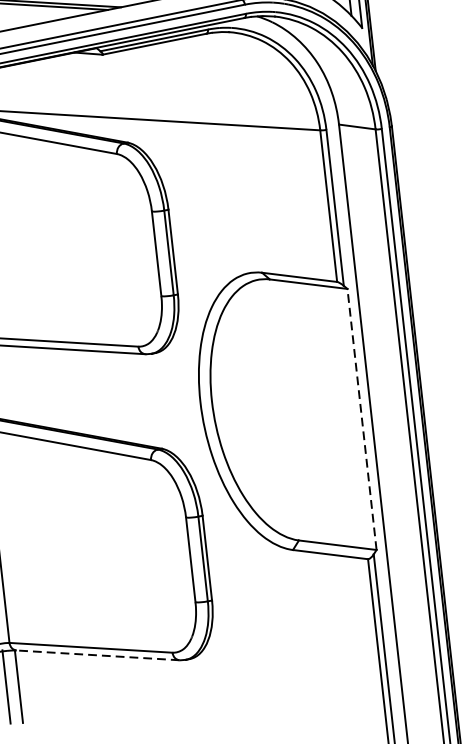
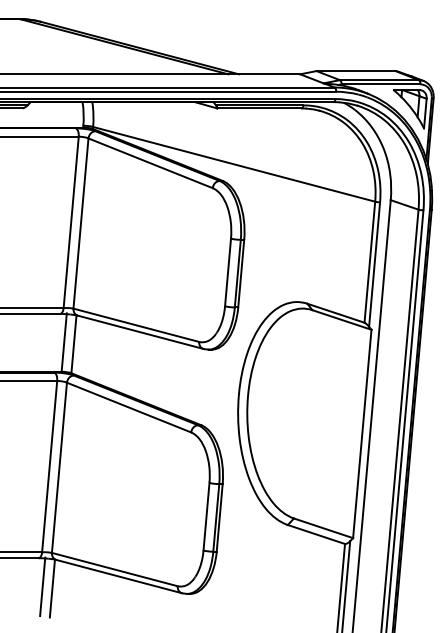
line: (362, 418) -> (362, 433), dashed -> solid
line: (97, 655) -> (118, 576), dashed -> solid

